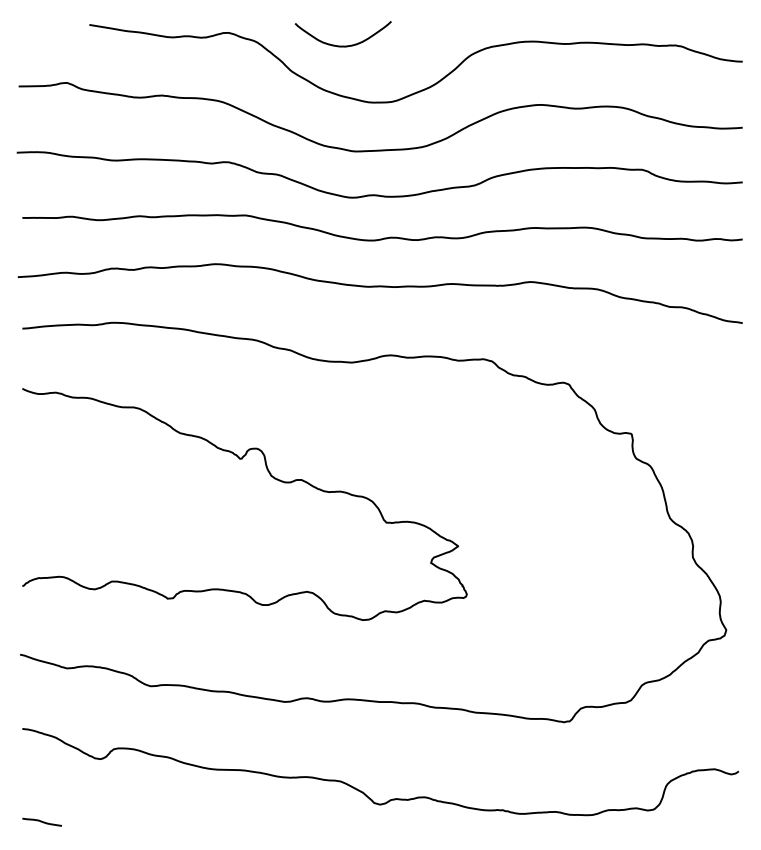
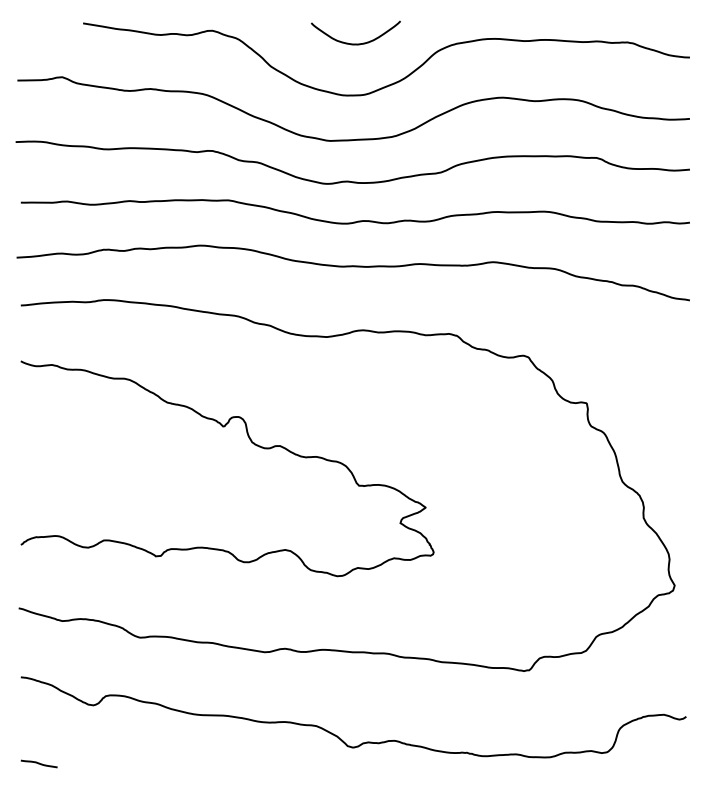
curve: (342, 45) -> (355, 43), moved

